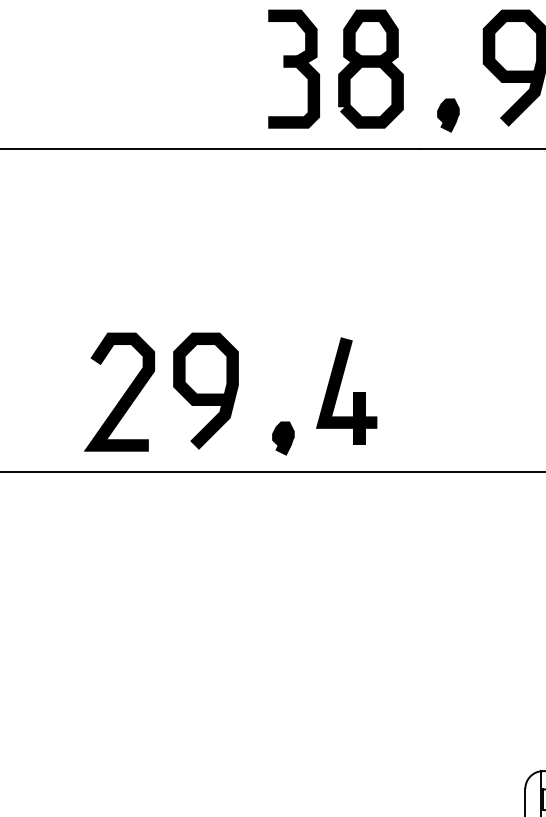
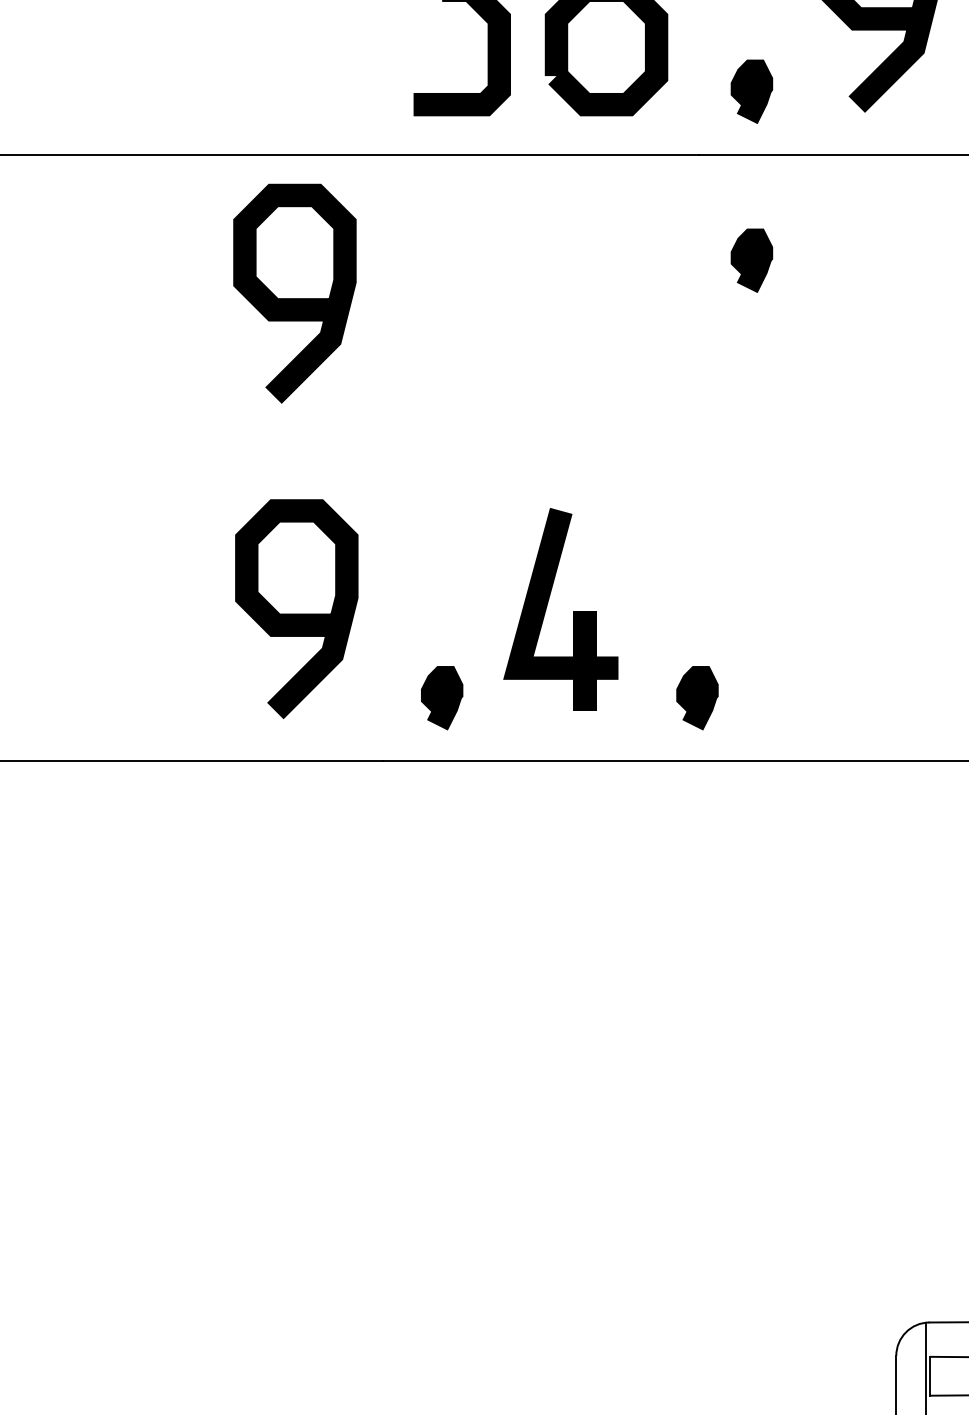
part: (448, 205) -> (752, 260), added
curve: (204, 225) -> (293, 298), added
curve: (123, 394) -> (141, 615), removed
part: (419, 438) -> (697, 697), added

